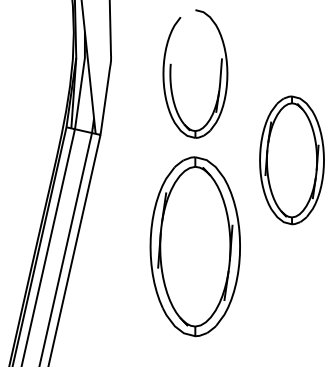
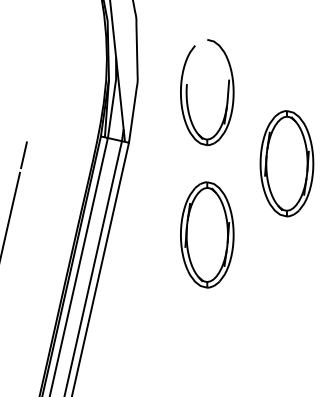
part: (195, 246) -> (207, 234), size x0.71

